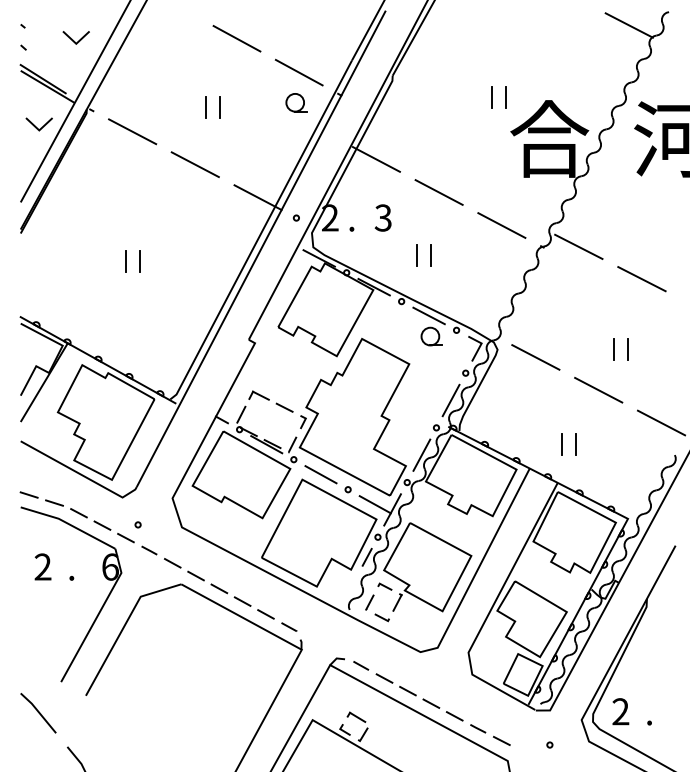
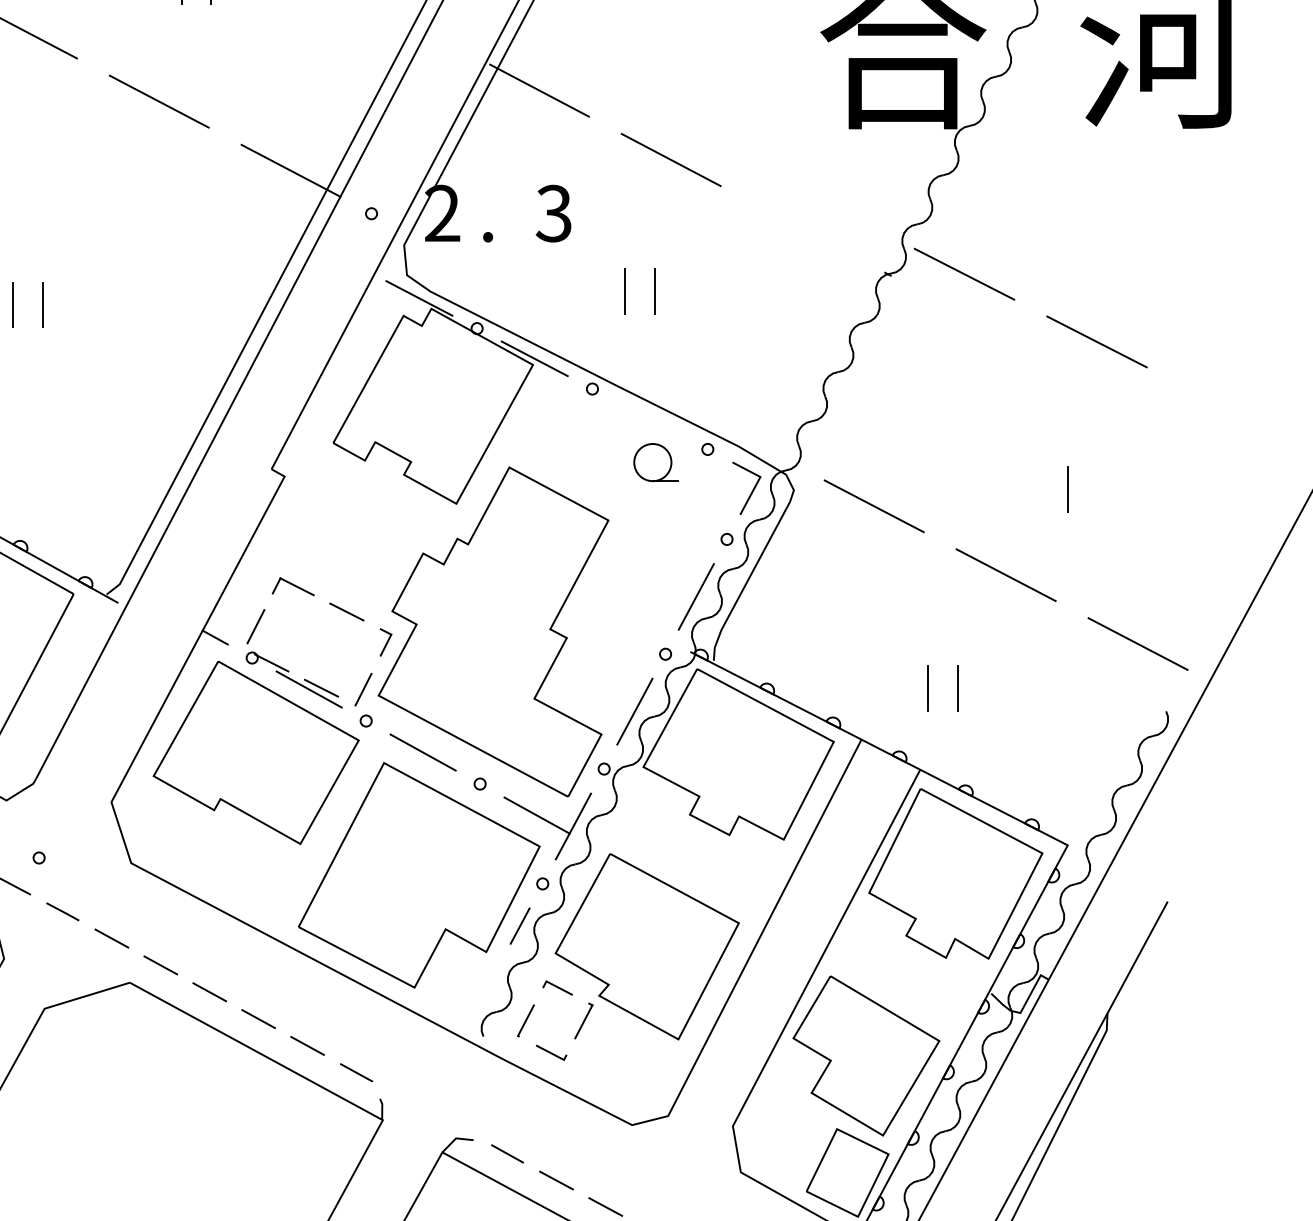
line: (501, 225) -> (802, 229), removed
line: (428, 315) -> (648, 418), removed
line: (613, 349) -> (1037, 489), removed

